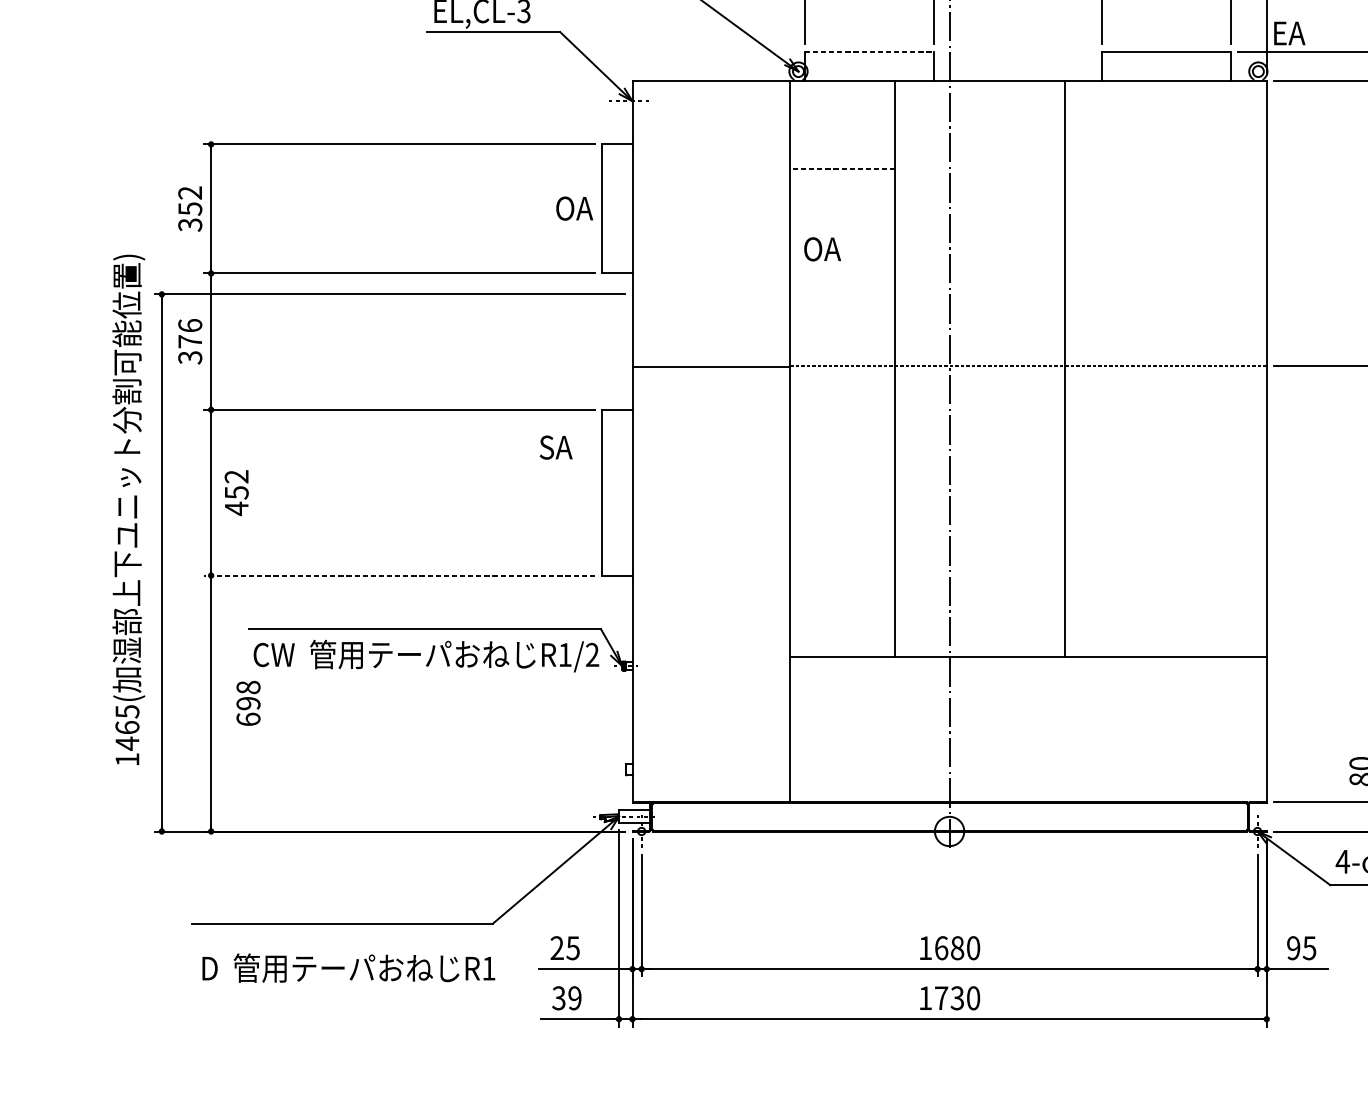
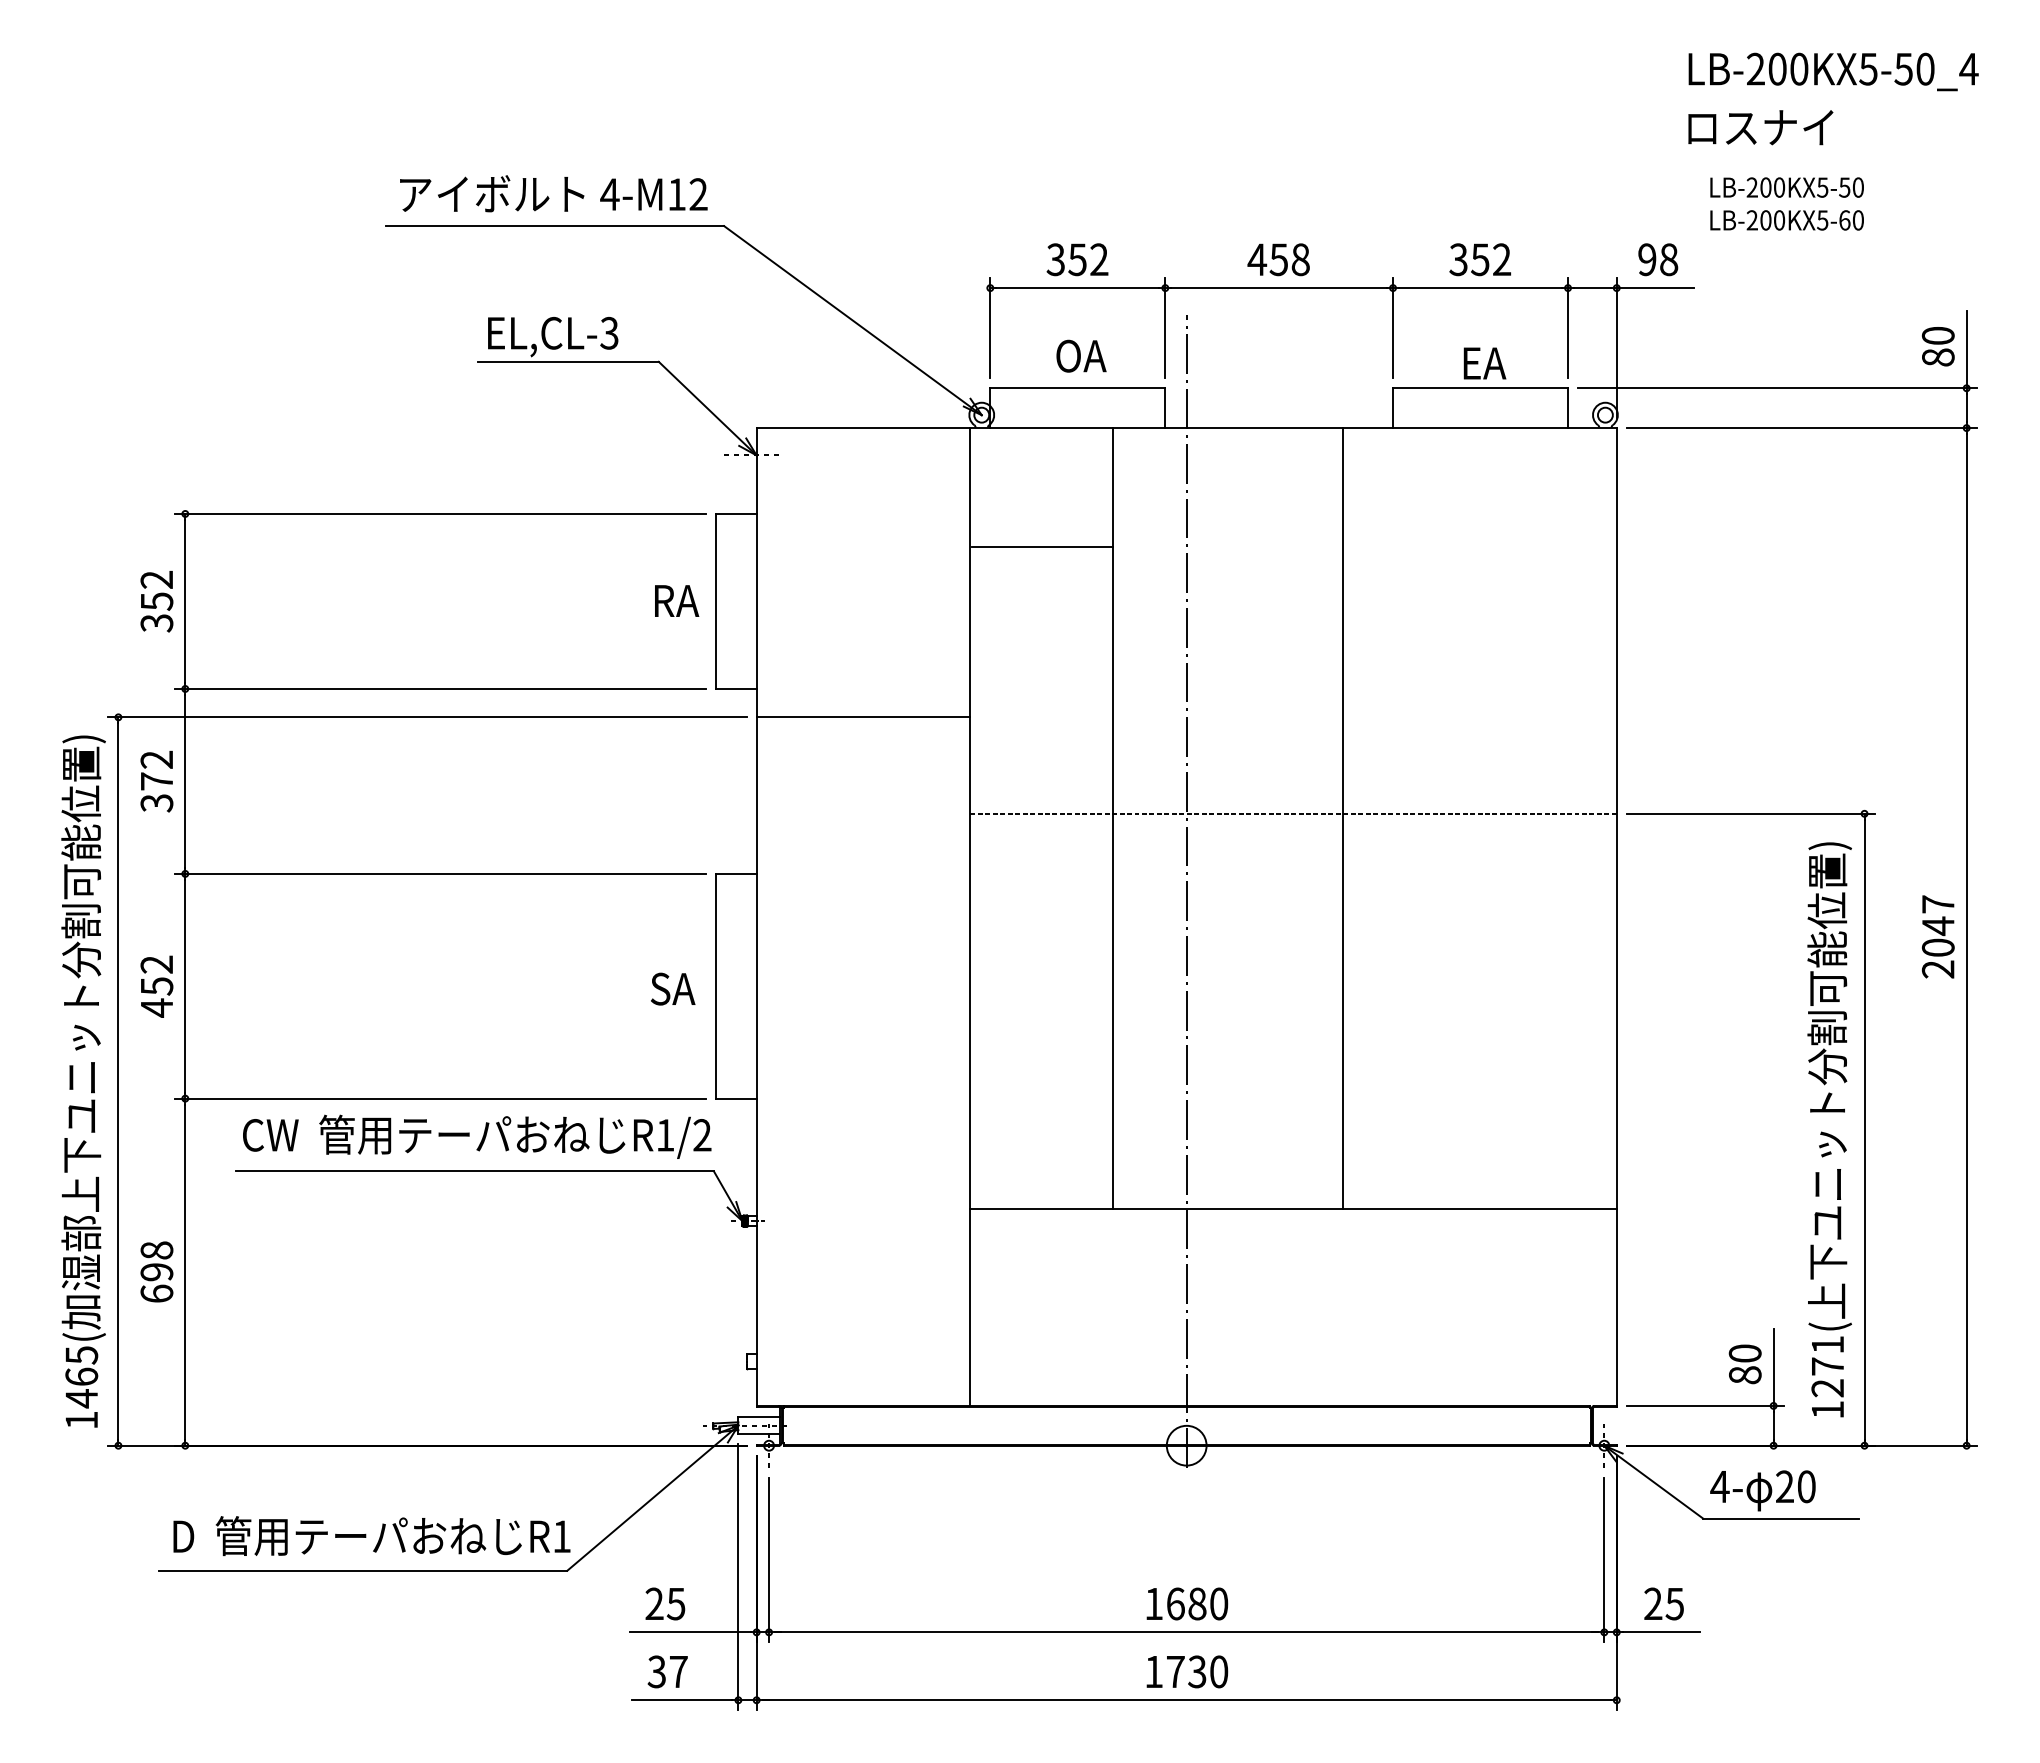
text: (1289, 33) -> (1484, 363), moved
line: (869, 51) -> (1077, 388), dashed -> solid
line: (843, 168) -> (1042, 546), dashed -> solid
text: (574, 208) -> (678, 600), OA -> RA
text: (822, 248) -> (1081, 355), moved
text: (189, 325) -> (156, 759), 376 -> 372
line: (711, 367) -> (863, 717), moved
text: (556, 447) -> (673, 988), moved
text: (236, 492) -> (156, 986), moved
text: (128, 509) -> (83, 1081), moved
line: (399, 575) -> (440, 1098), dashed -> solid
text: (426, 655) -> (477, 1136), moved
text: (248, 703) -> (156, 1271), moved
text: (1293, 947) -> (1653, 1603), 95 -> 25
text: (348, 968) -> (371, 1536), moved
text: (574, 997) -> (678, 1671), 39 -> 37

